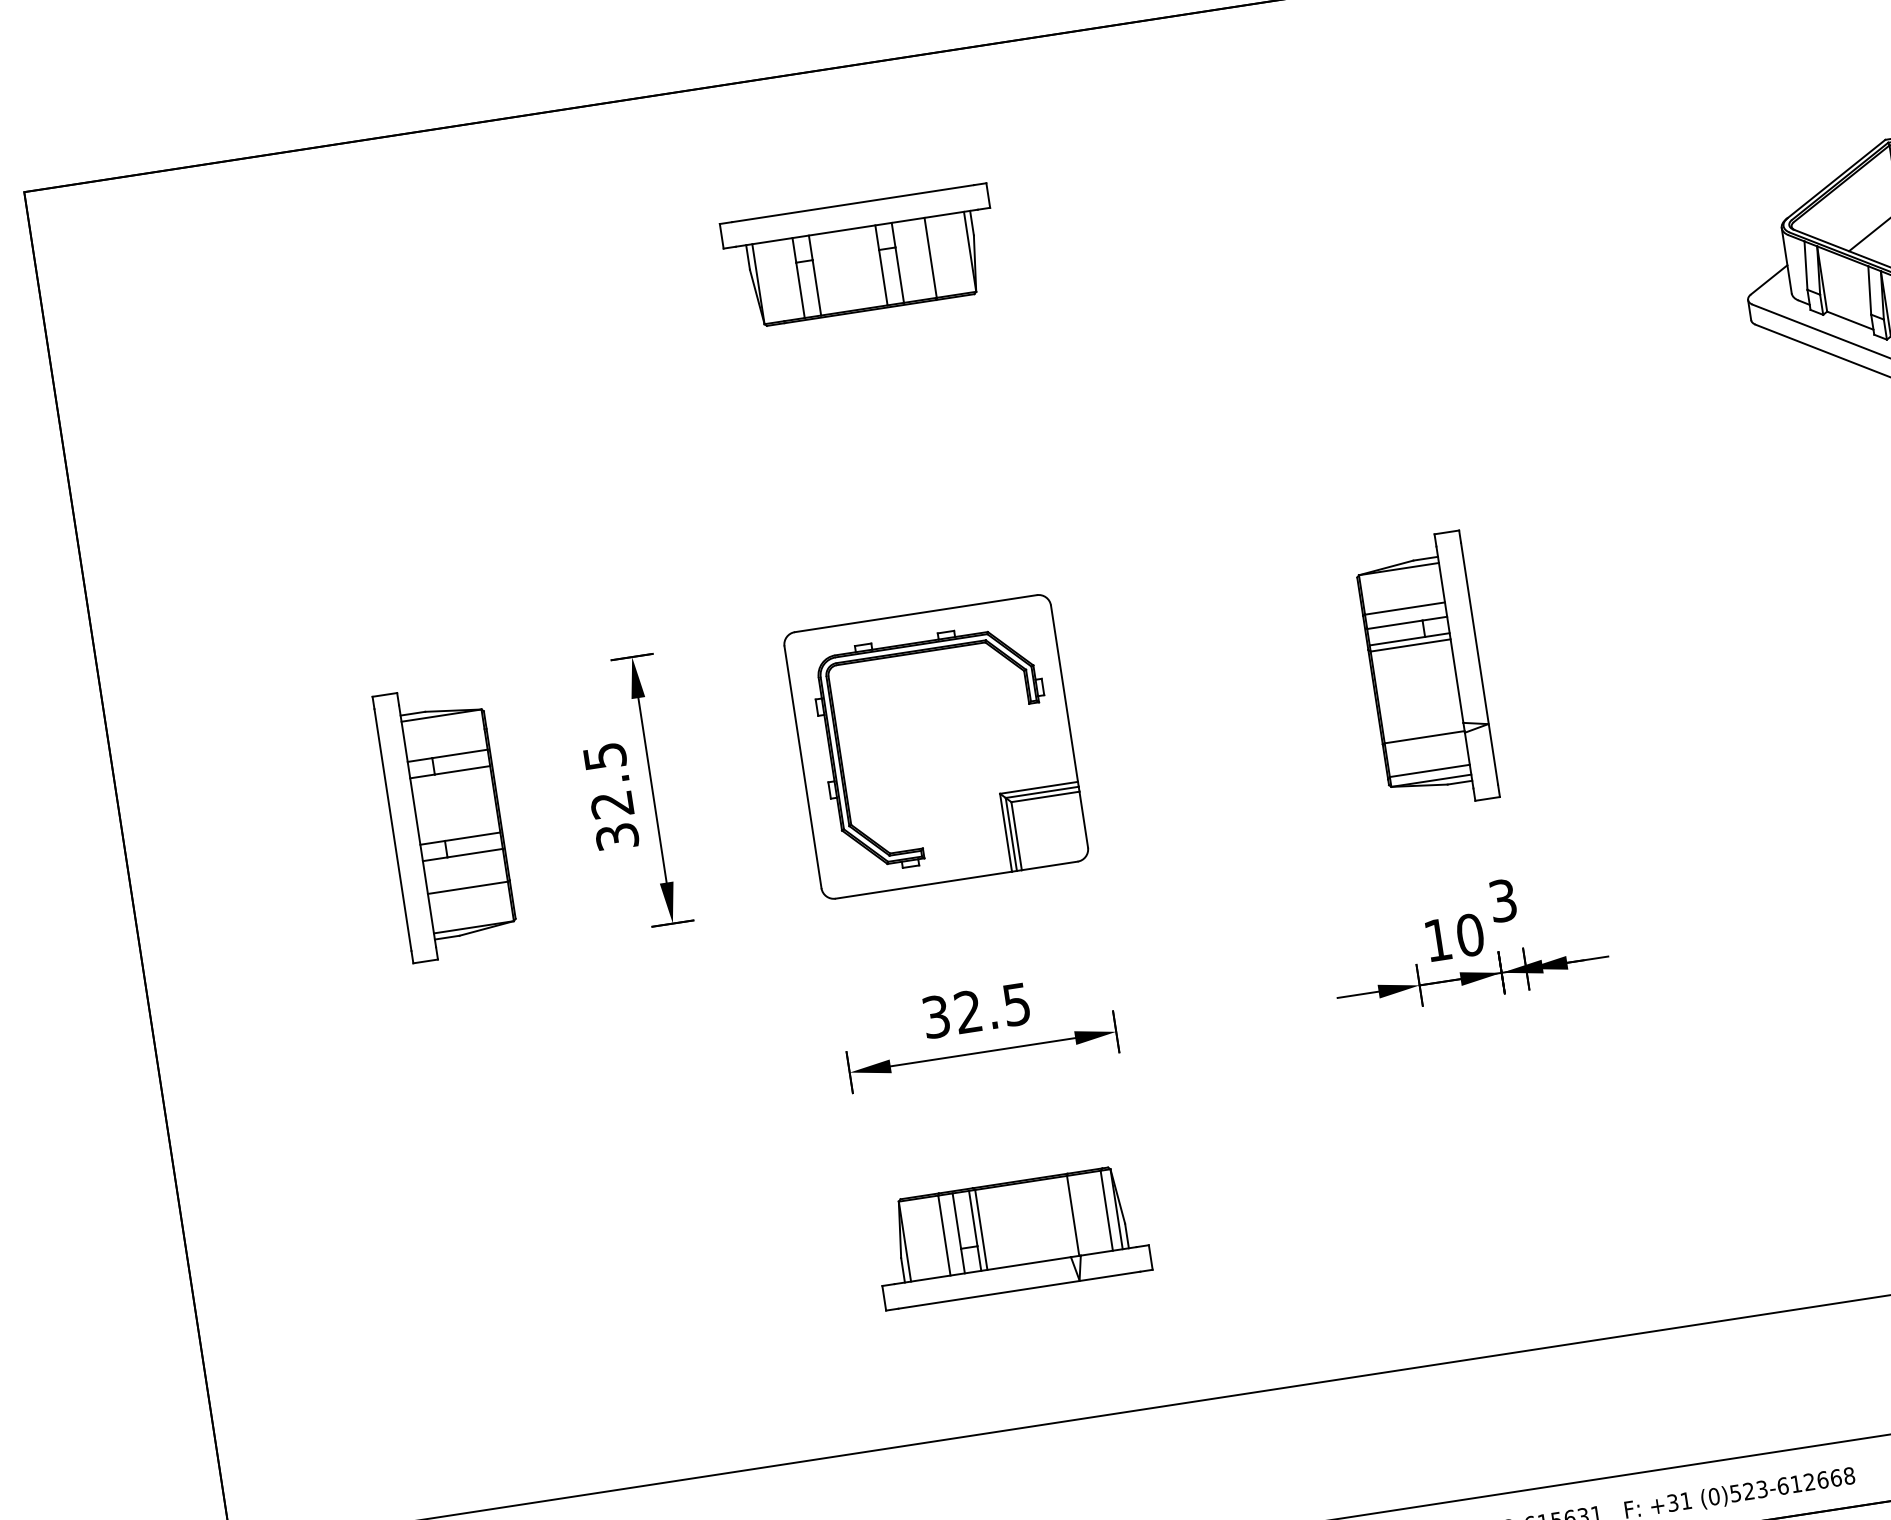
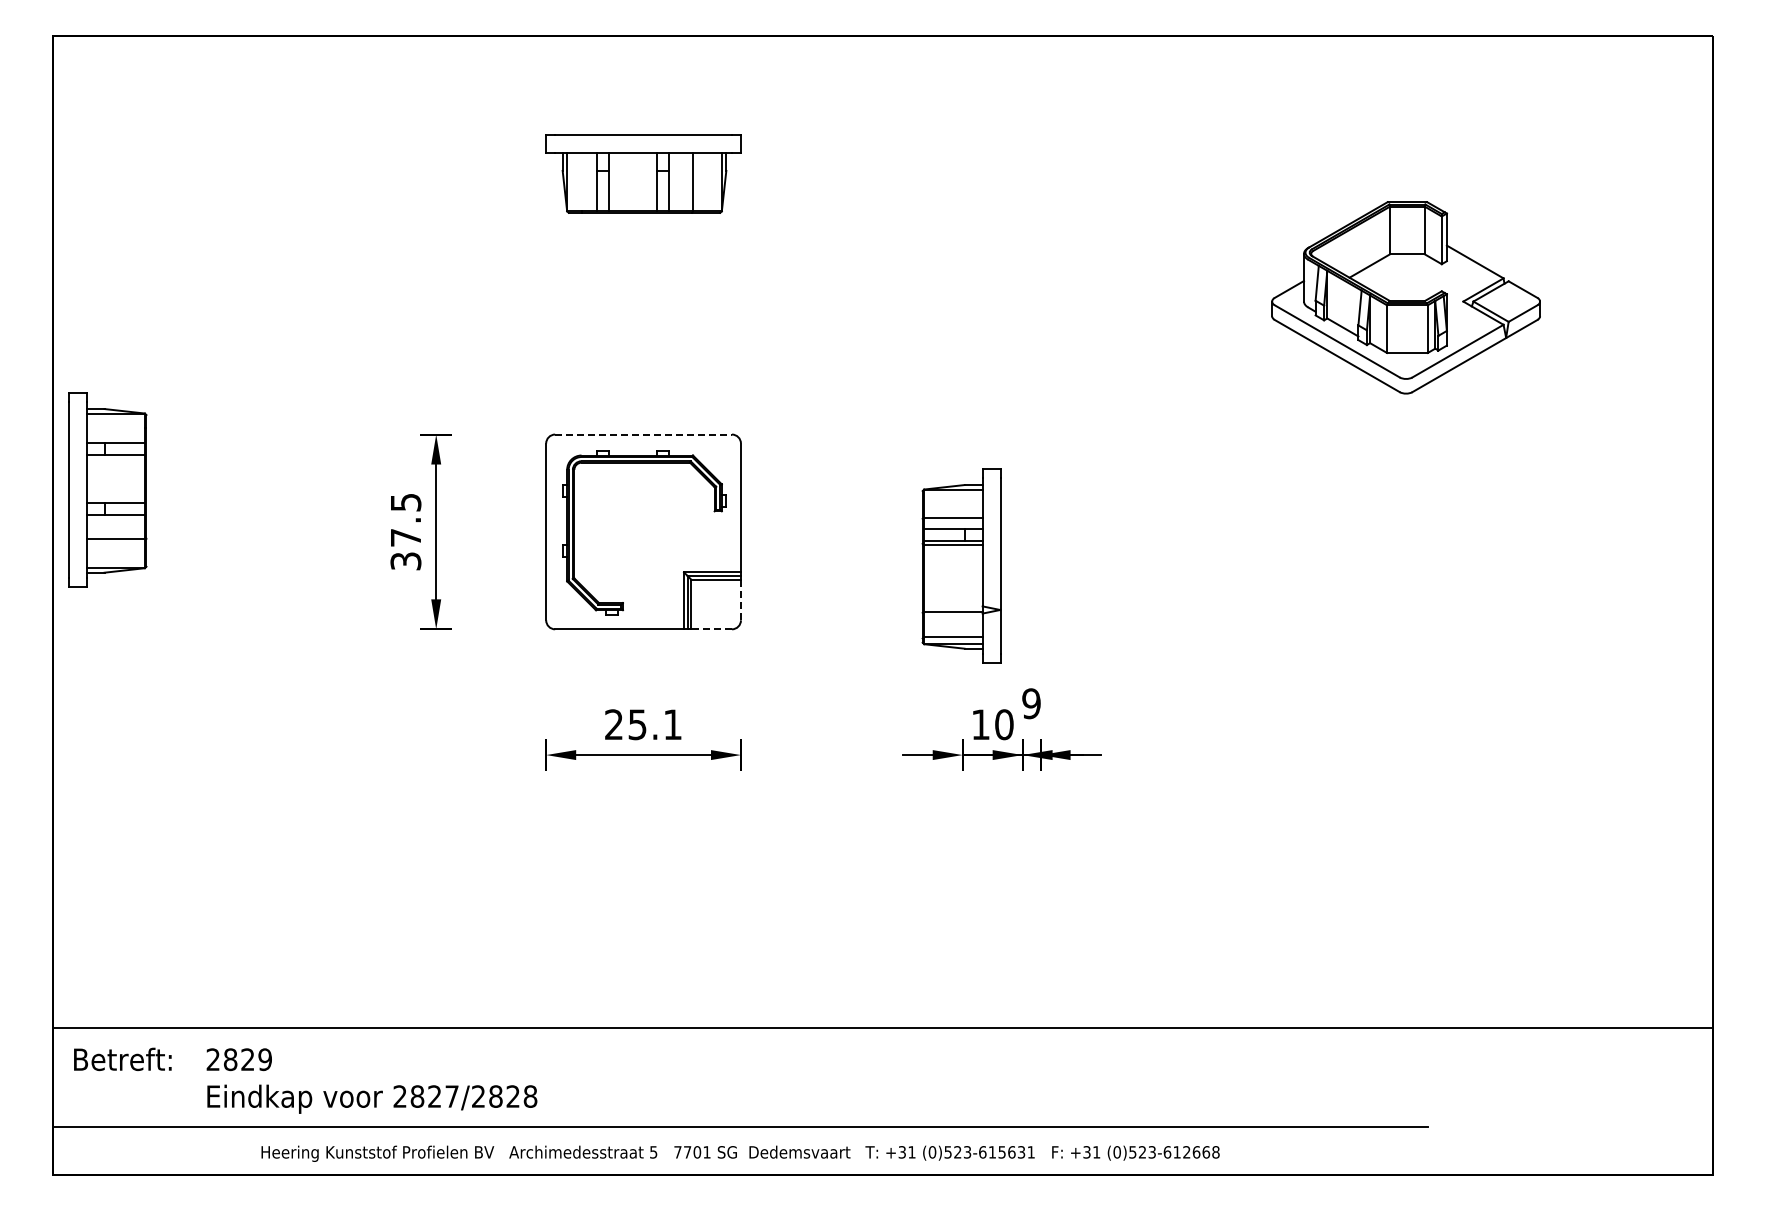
line: (917, 613) -> (644, 434), solid -> dashed
part: (1425, 671) -> (961, 565), moved
text: (611, 804) -> (405, 537), 32.5 -> 37.5
line: (1083, 820) -> (740, 600), solid -> dashed
part: (446, 821) -> (107, 489), moved
line: (1049, 866) -> (711, 629), solid -> dashed
text: (1502, 900) -> (1031, 703), 3 -> 9
text: (976, 1010) -> (643, 724), 32.5 -> 25.1
part: (1011, 1236) -> (643, 889), removed

